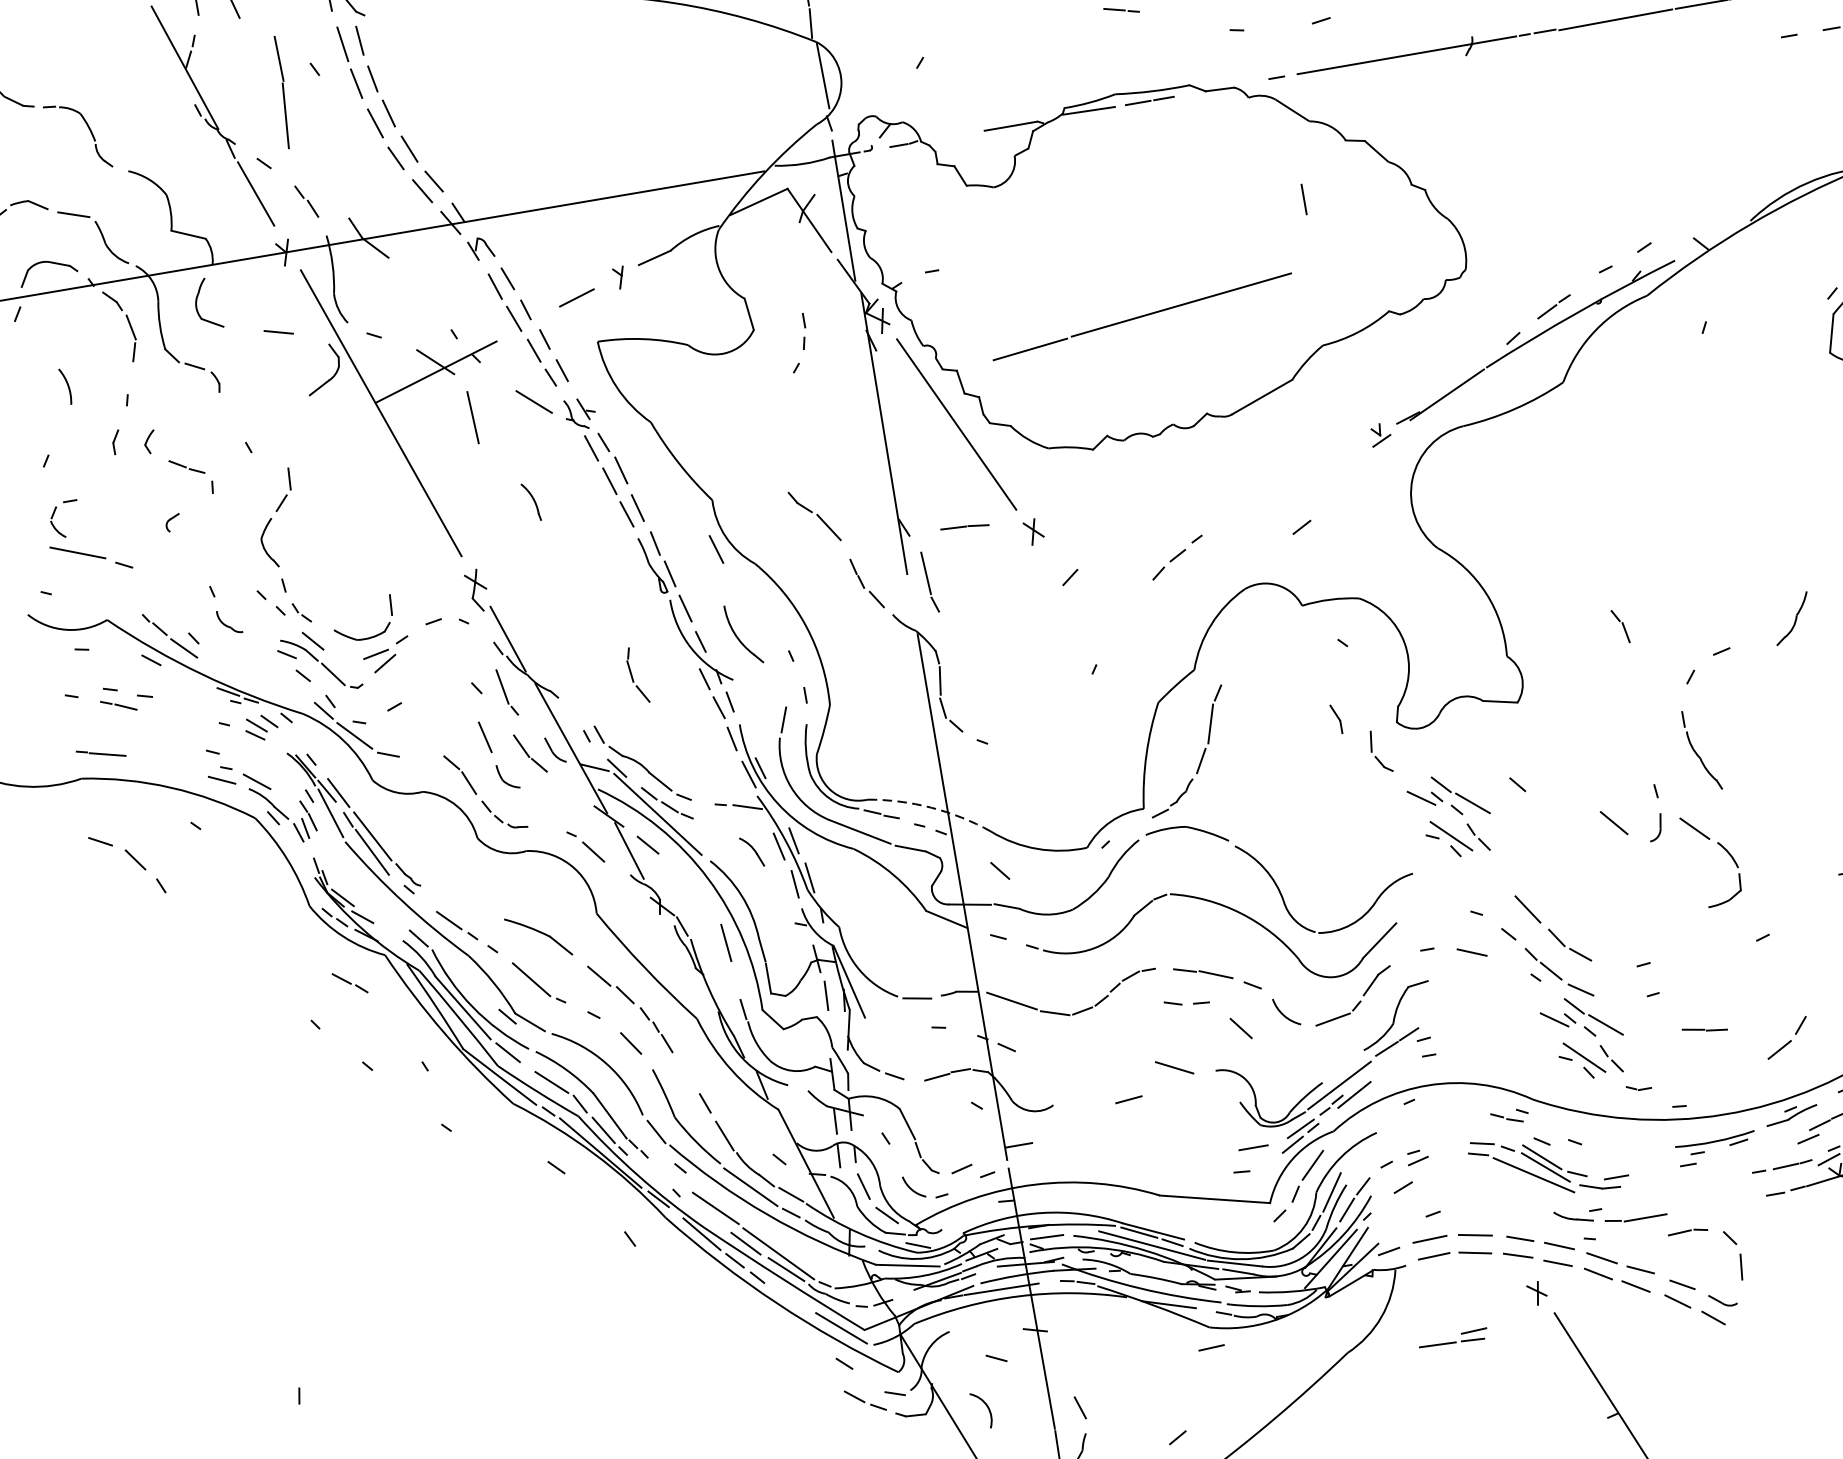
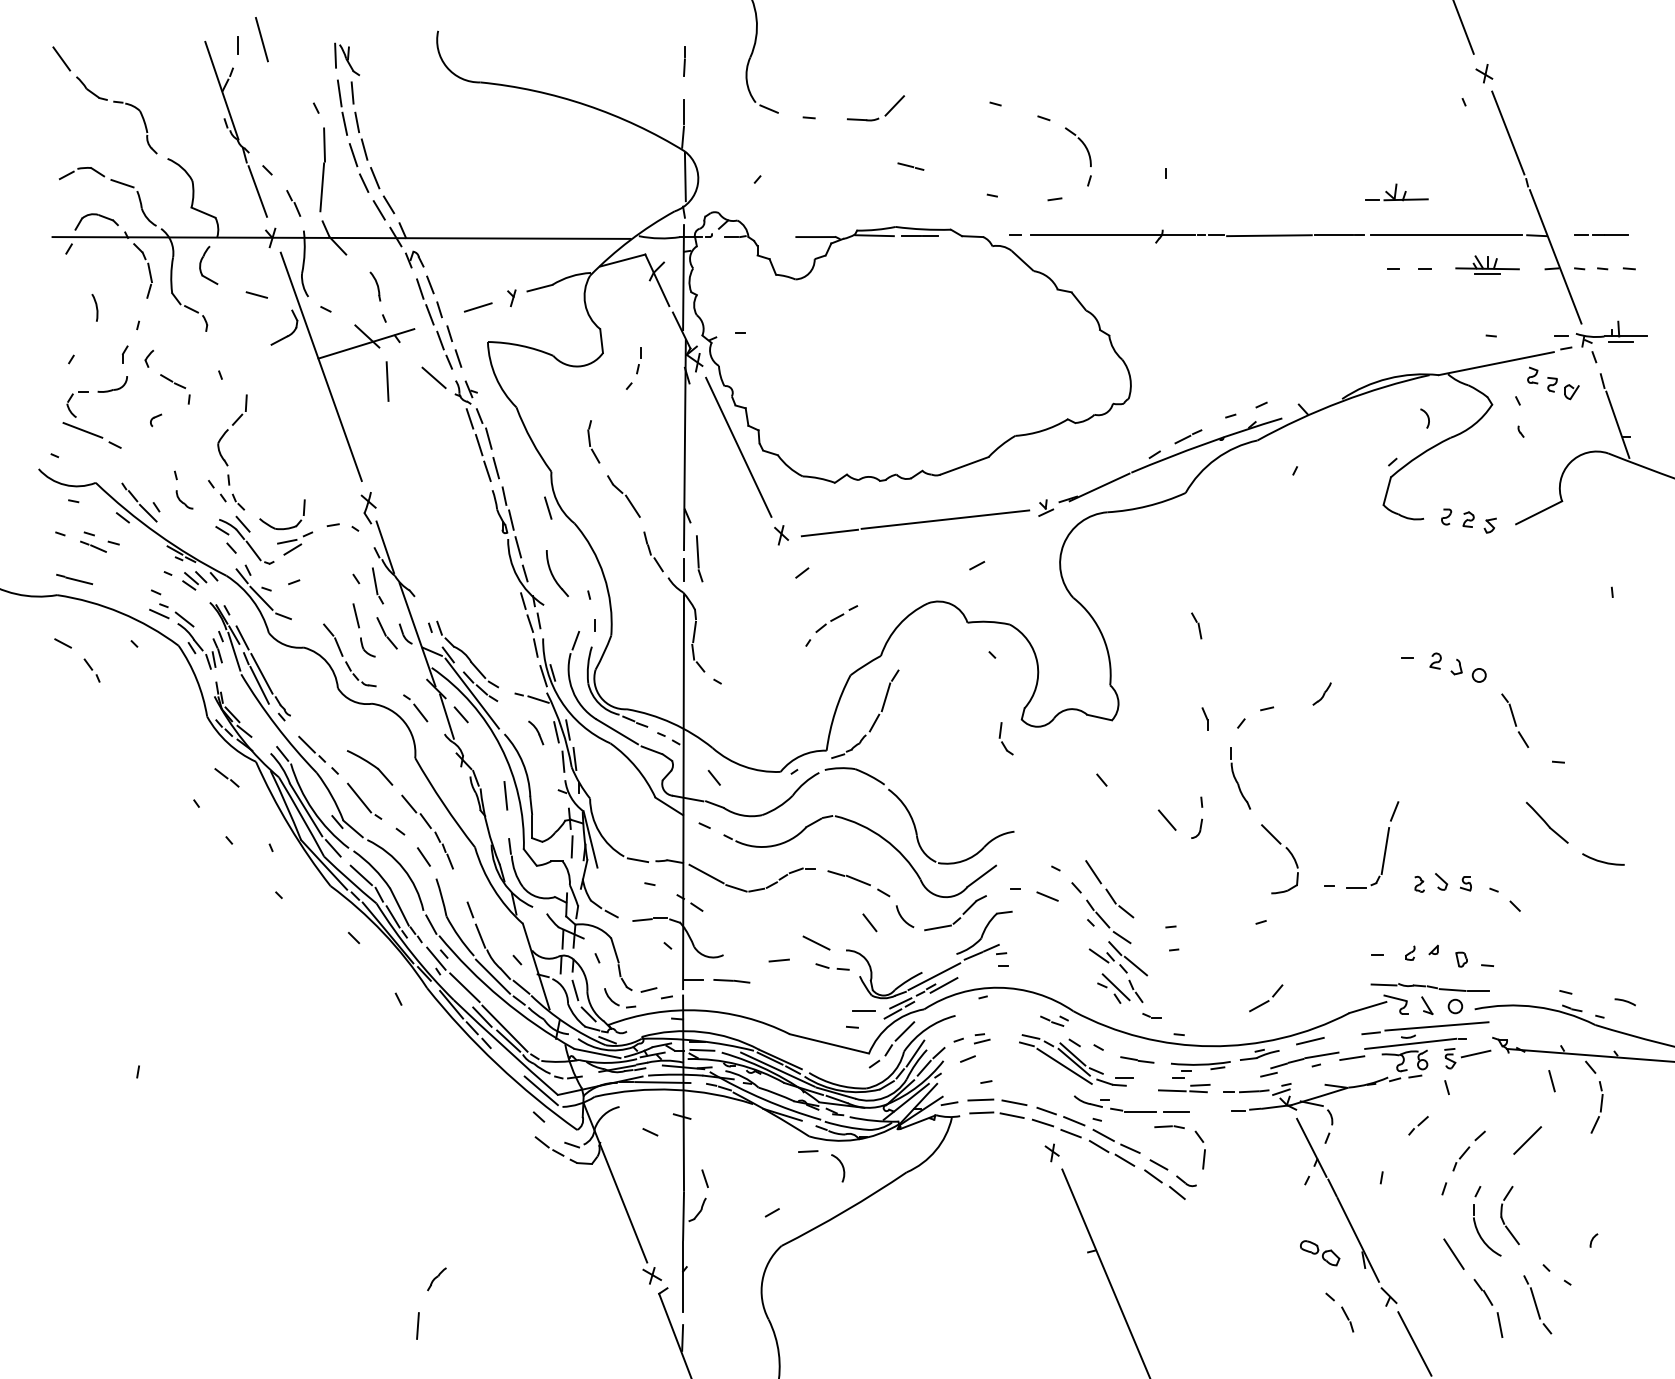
part: (282, 91) -> (322, 169), moved
line: (1303, 198) -> (683, 569), moved
line: (1142, 317) -> (915, 523), moved
part: (106, 484) -> (112, 384), added
part: (531, 502) -> (375, 286), moved
line: (964, 527) -> (731, 981), moved
part: (1176, 556) -> (836, 618), moved
part: (1790, 618) -> (1321, 693), size x0.62
part: (1620, 626) -> (1196, 625), moved
part: (636, 674) -> (593, 441), moved
part: (1335, 719) -> (1204, 718), moved
arc: (931, 808) -> (672, 723), dashed -> solid
part: (1451, 815) -> (1049, 794), removed
part: (1723, 849) -> (1289, 853), moved
part: (144, 871) -> (91, 670), size x0.62
part: (1186, 1001) -> (832, 966), moved
line: (1704, 1029) -> (1137, 1059), moved
line: (671, 1175) -> (436, 958), added
line: (1693, 1209) -> (1176, 1111), added
part: (1453, 1338) -> (1184, 1088), moved
arc: (987, 1409) -> (842, 1168), moved

